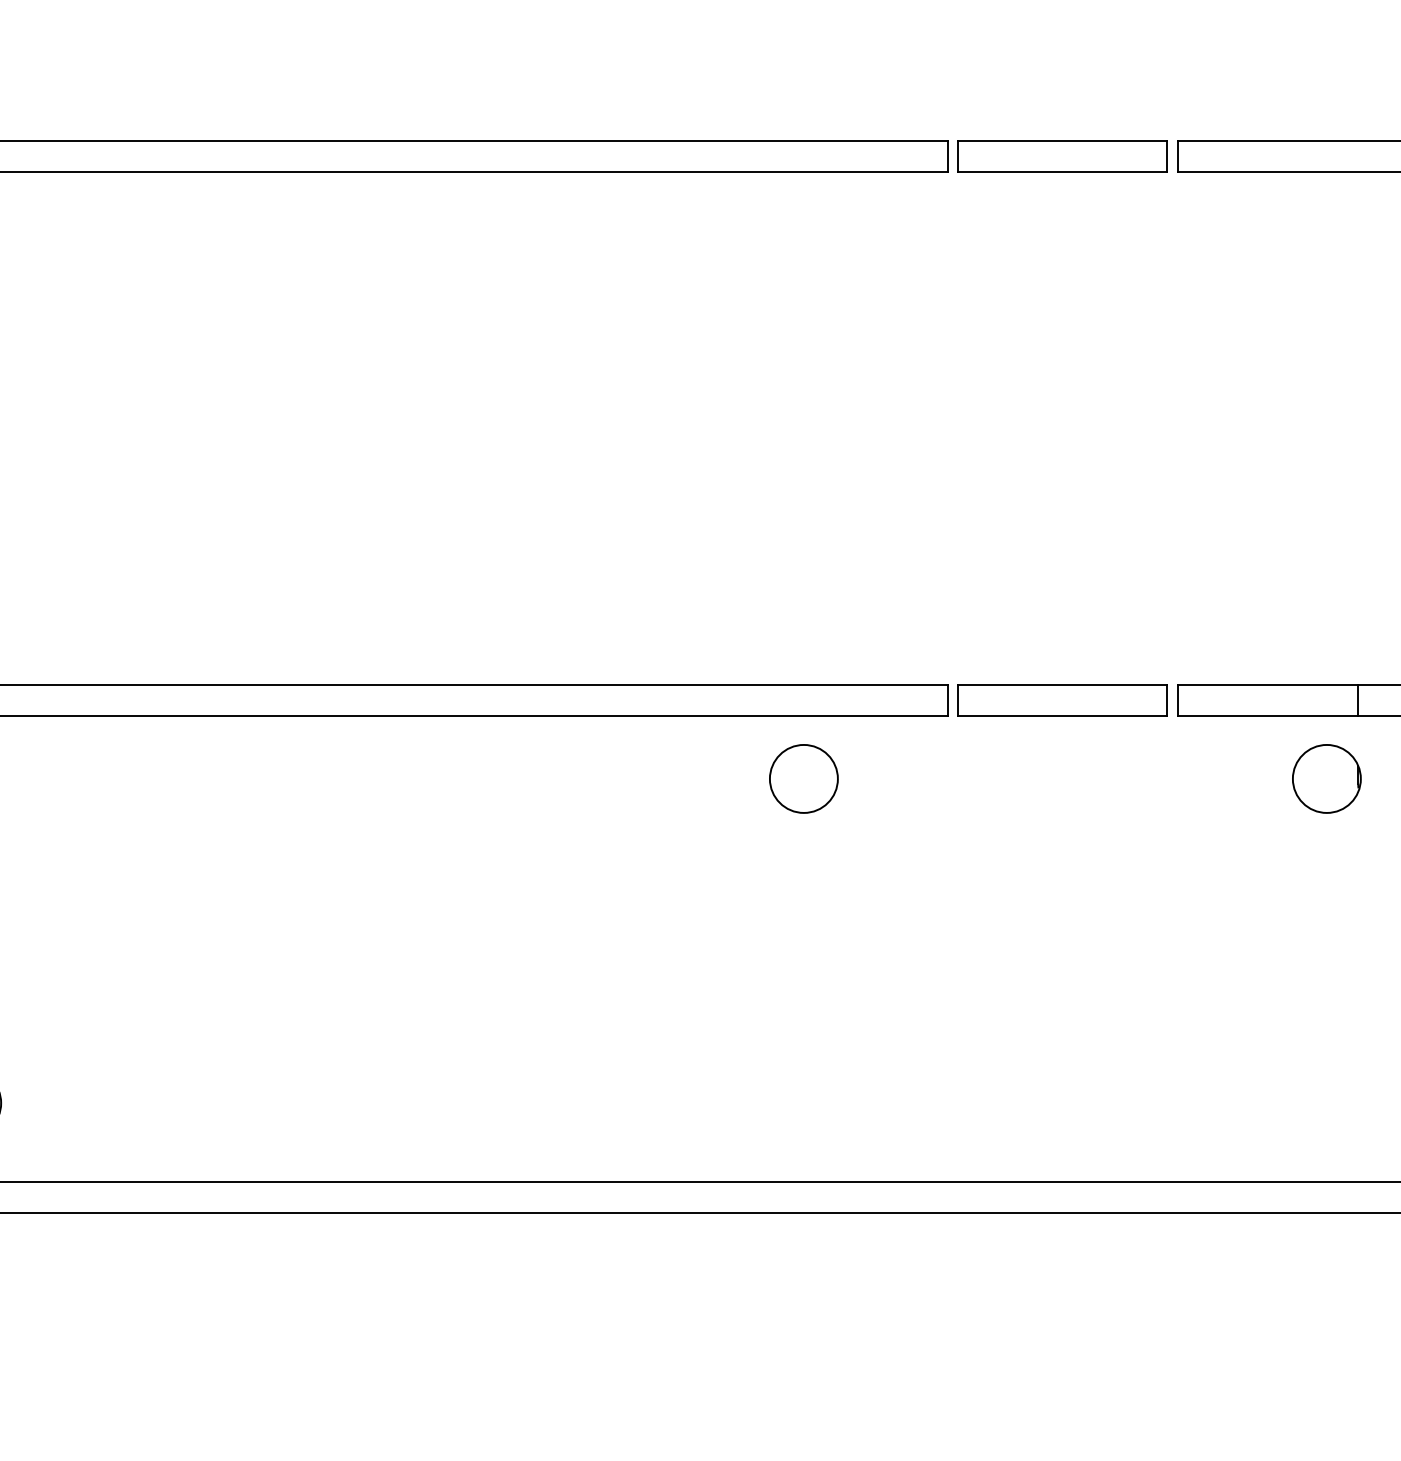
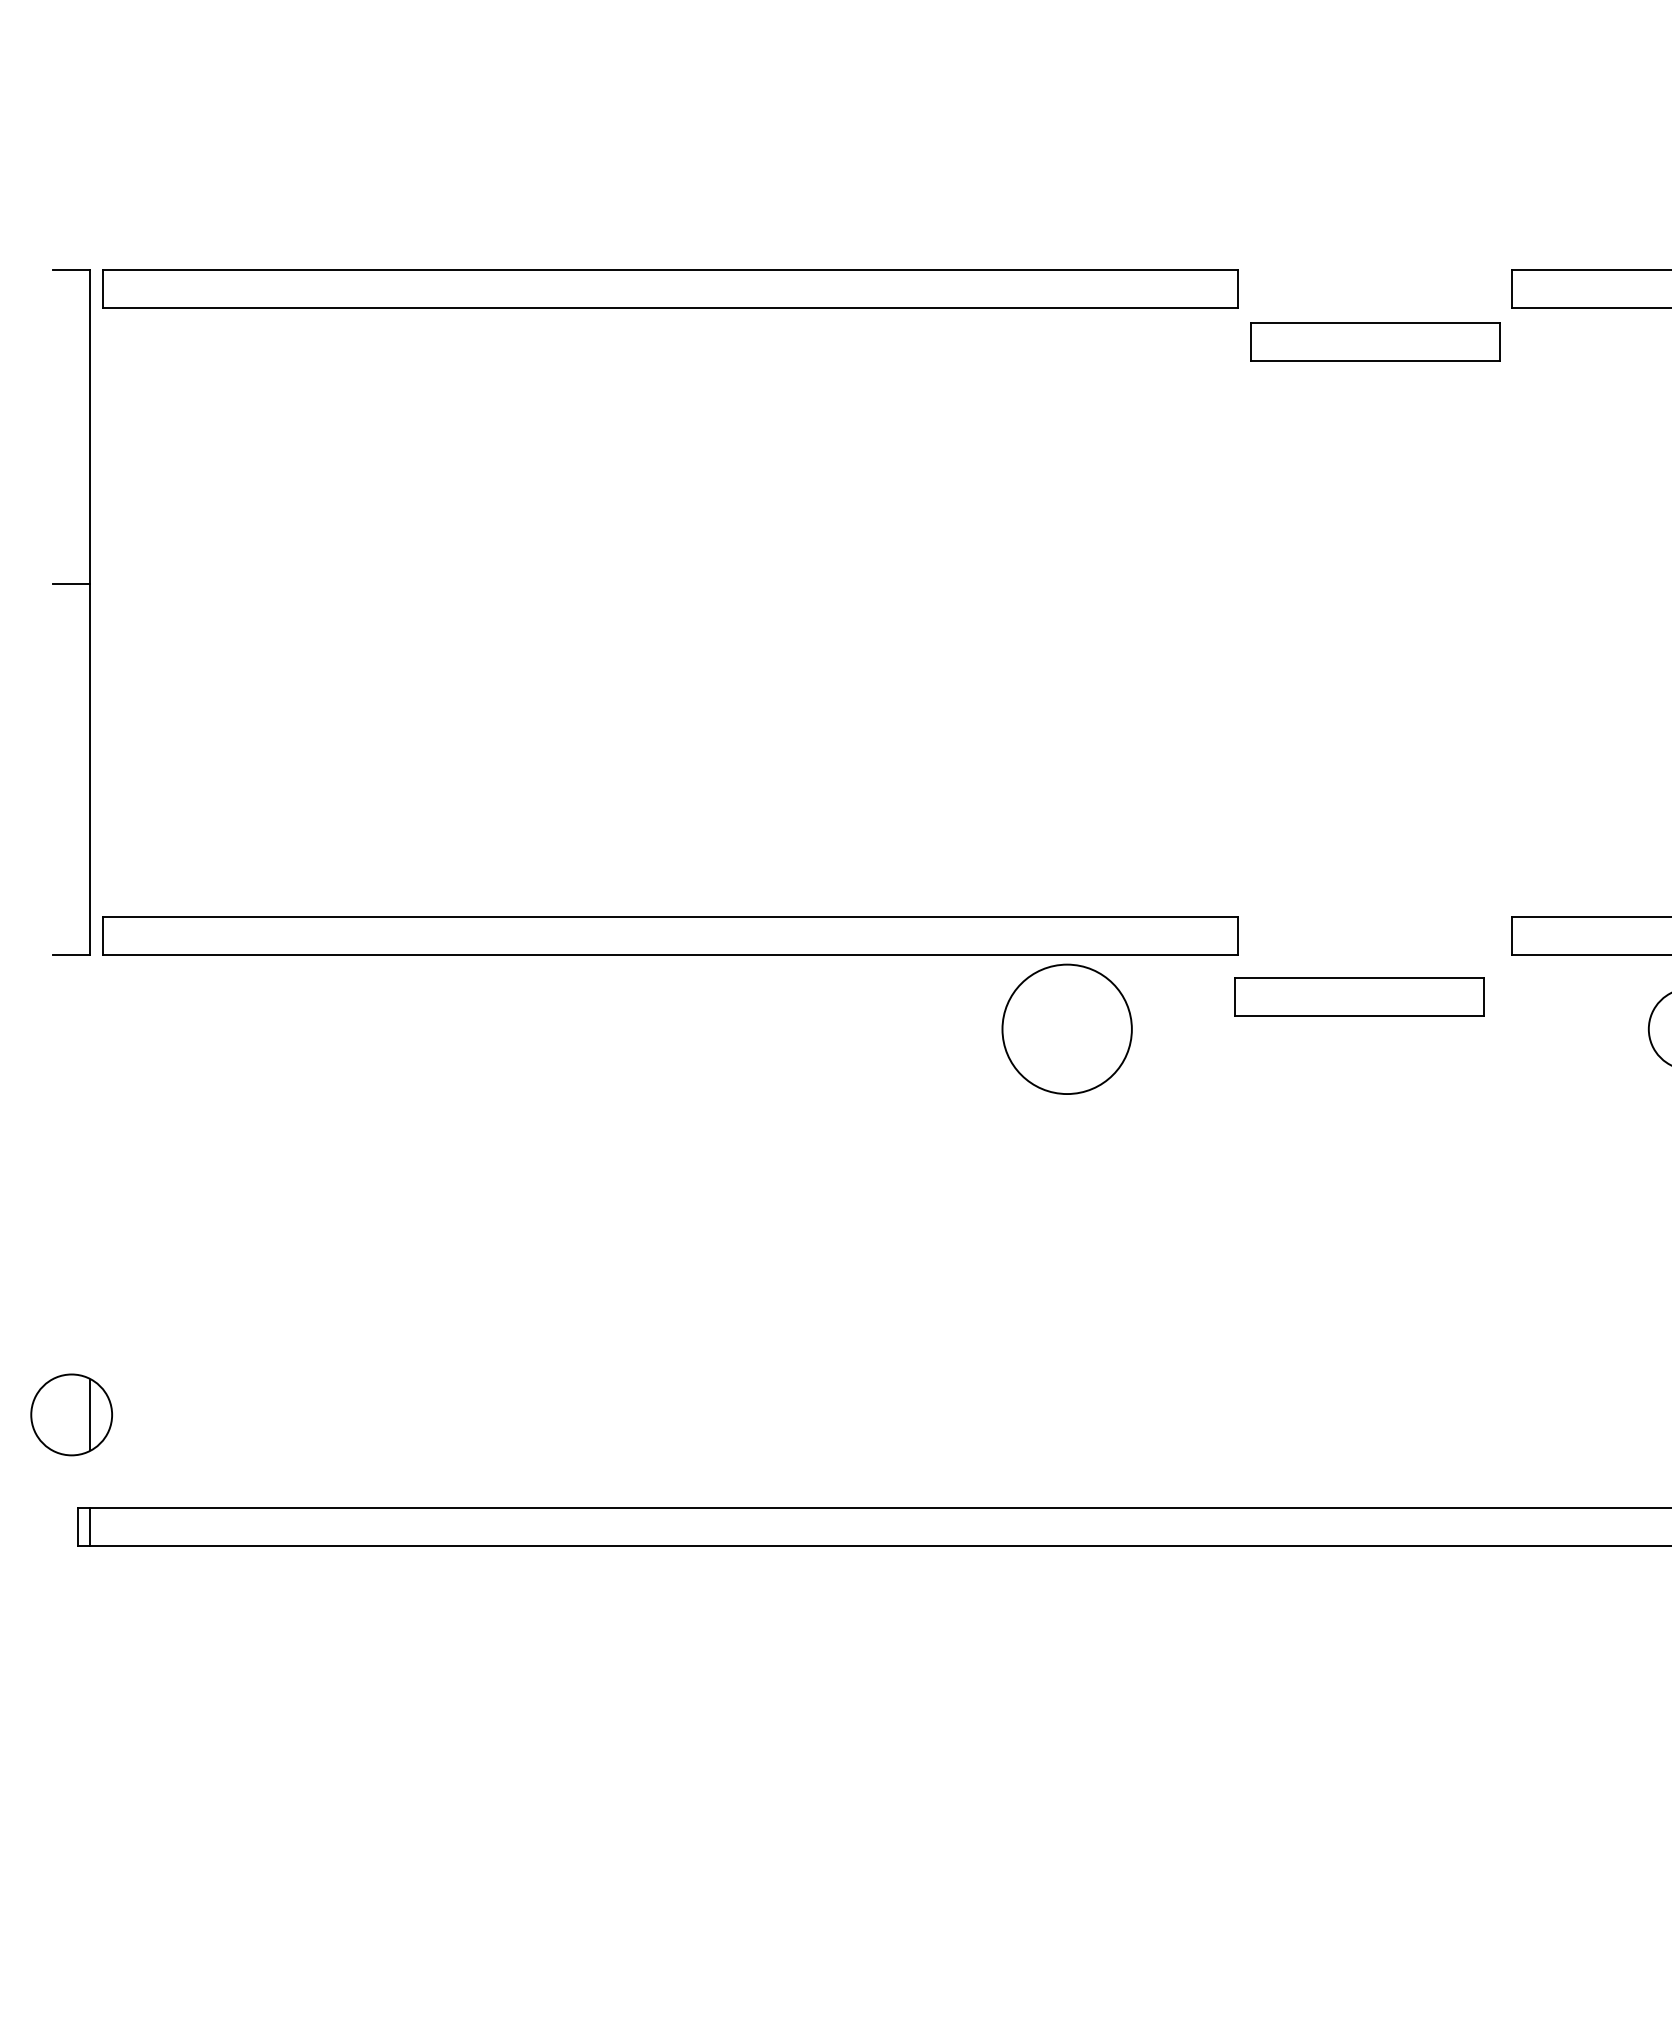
part: (1063, 156) -> (1375, 341), moved
part: (1063, 700) -> (1359, 996), moved
circle: (803, 778) -> (1066, 1028), size x1.6

